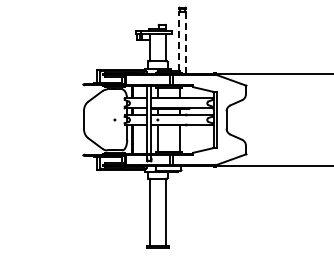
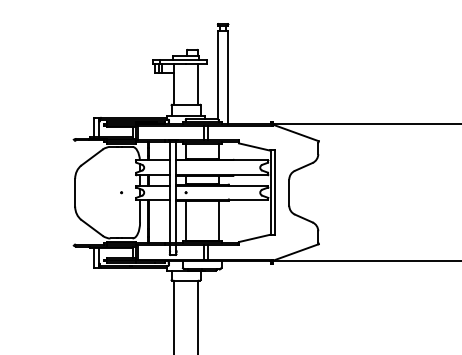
line: (179, 41) -> (218, 74), dashed -> solid
line: (186, 42) -> (229, 76), dashed -> solid

